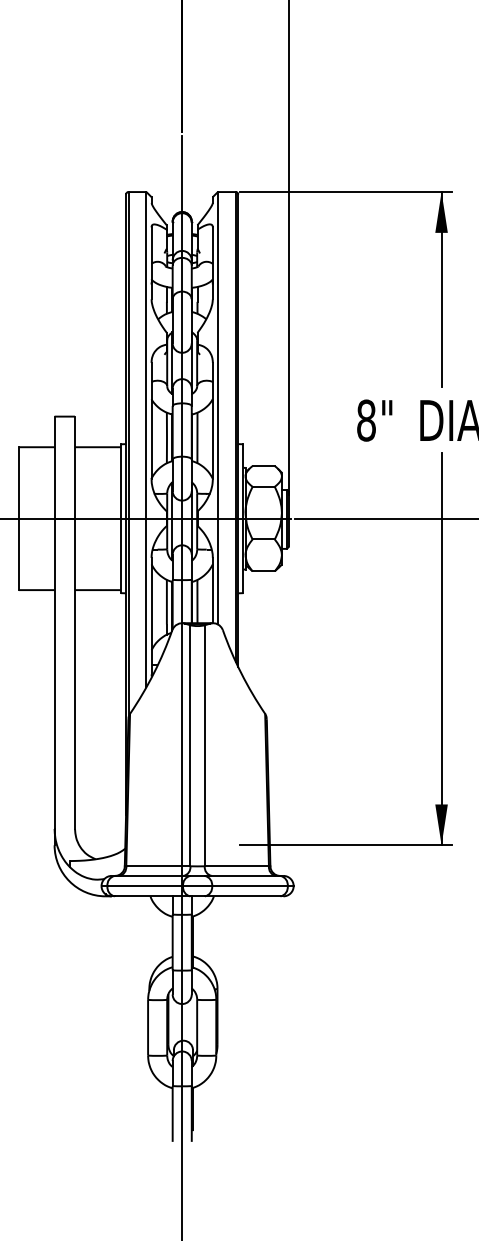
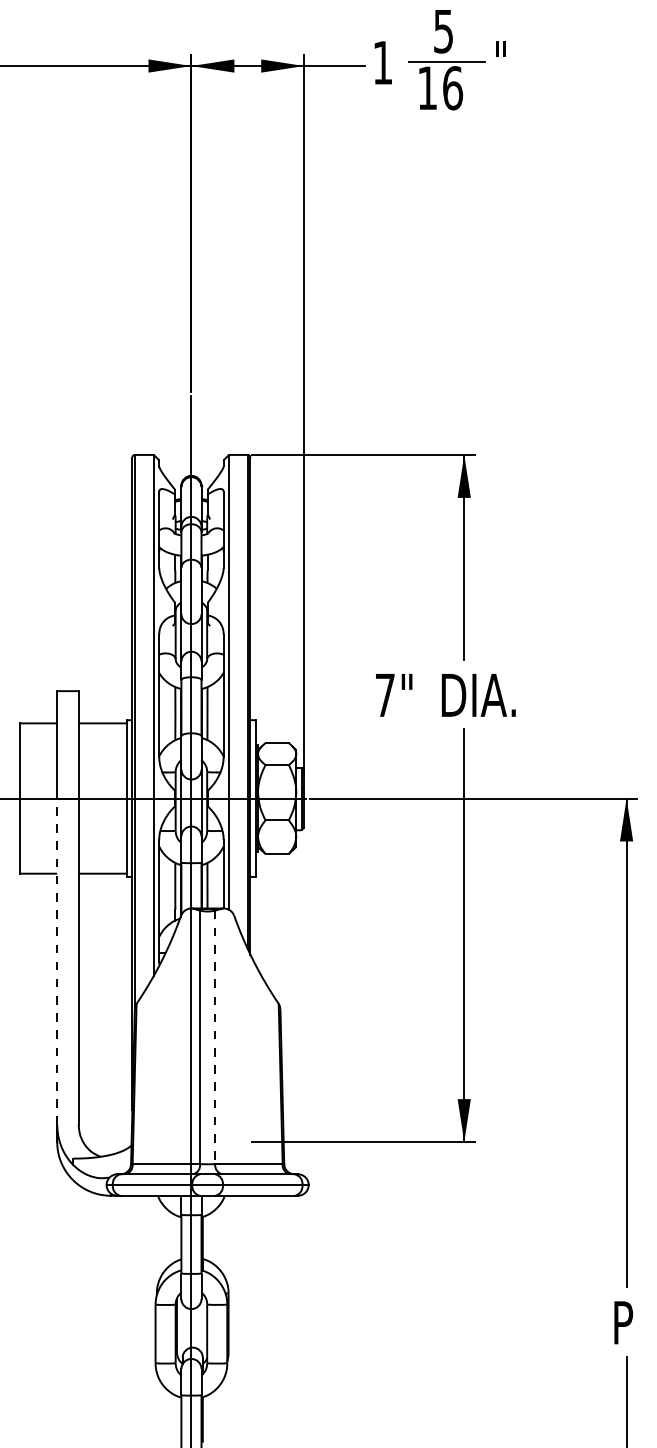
text: (366, 420) -> (385, 695), 8" -> 7"
line: (54, 673) -> (57, 961), solid -> dashed
line: (205, 745) -> (215, 1037), solid -> dashed

